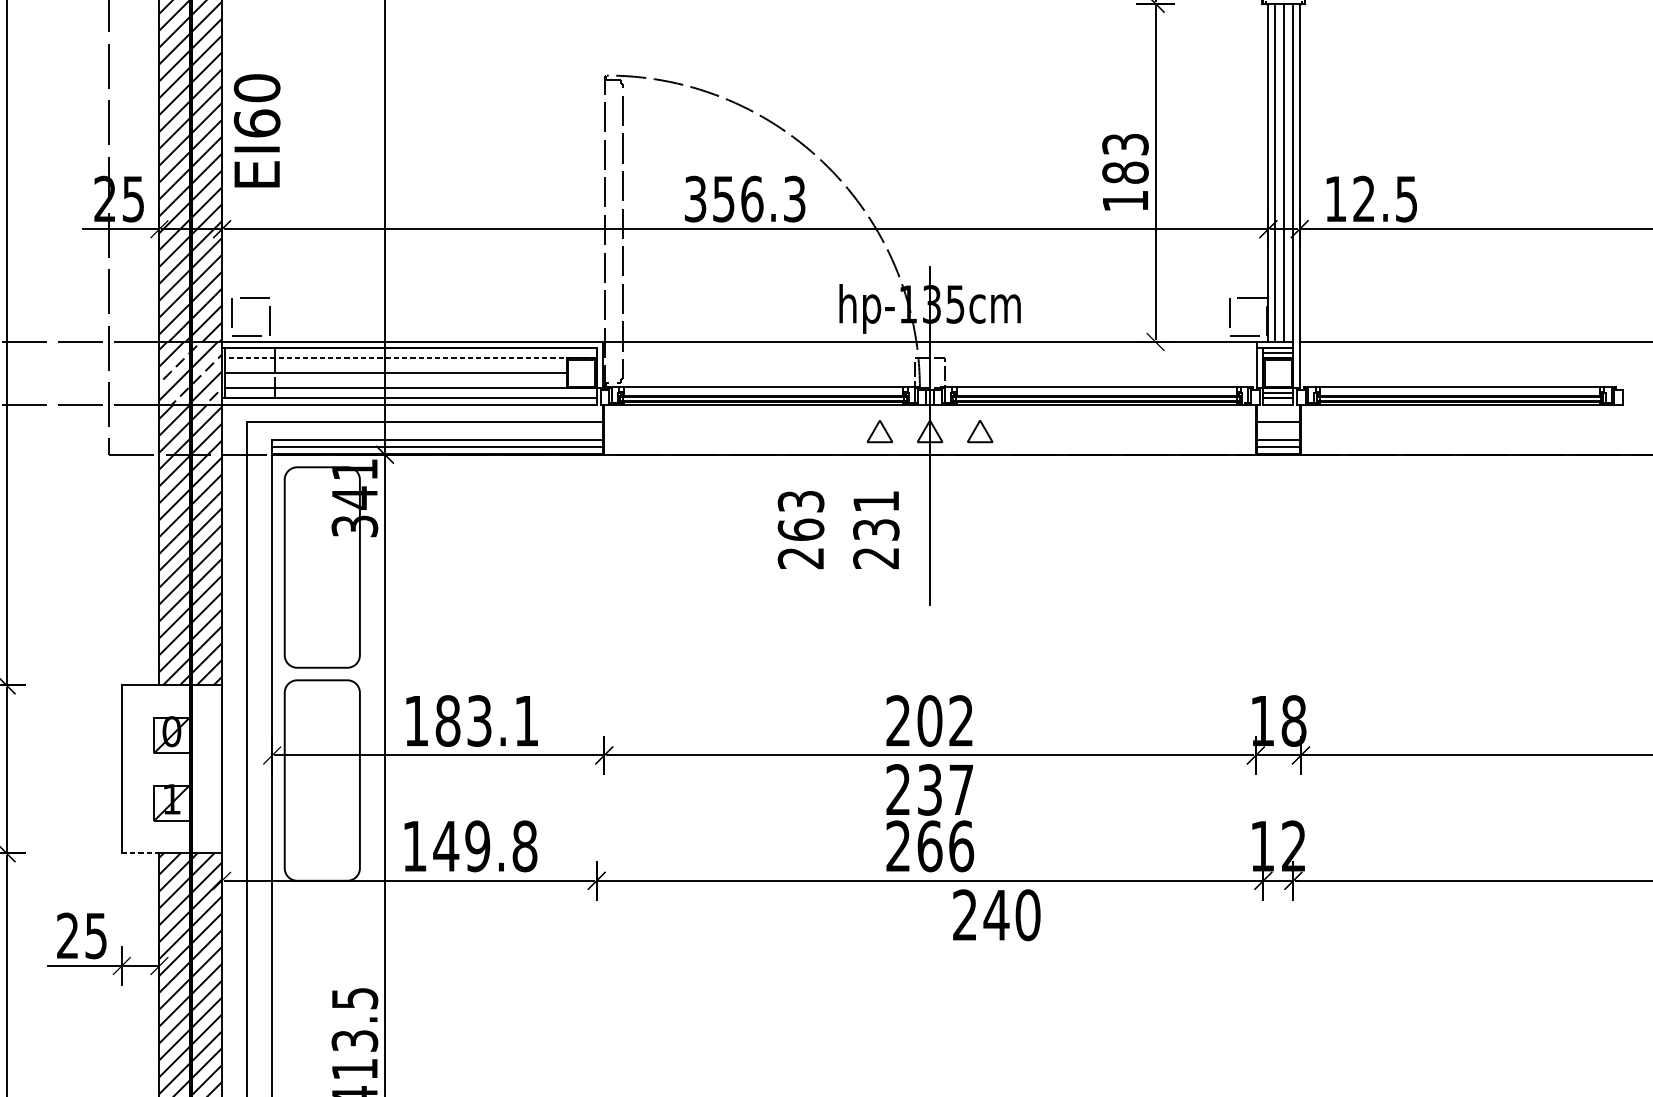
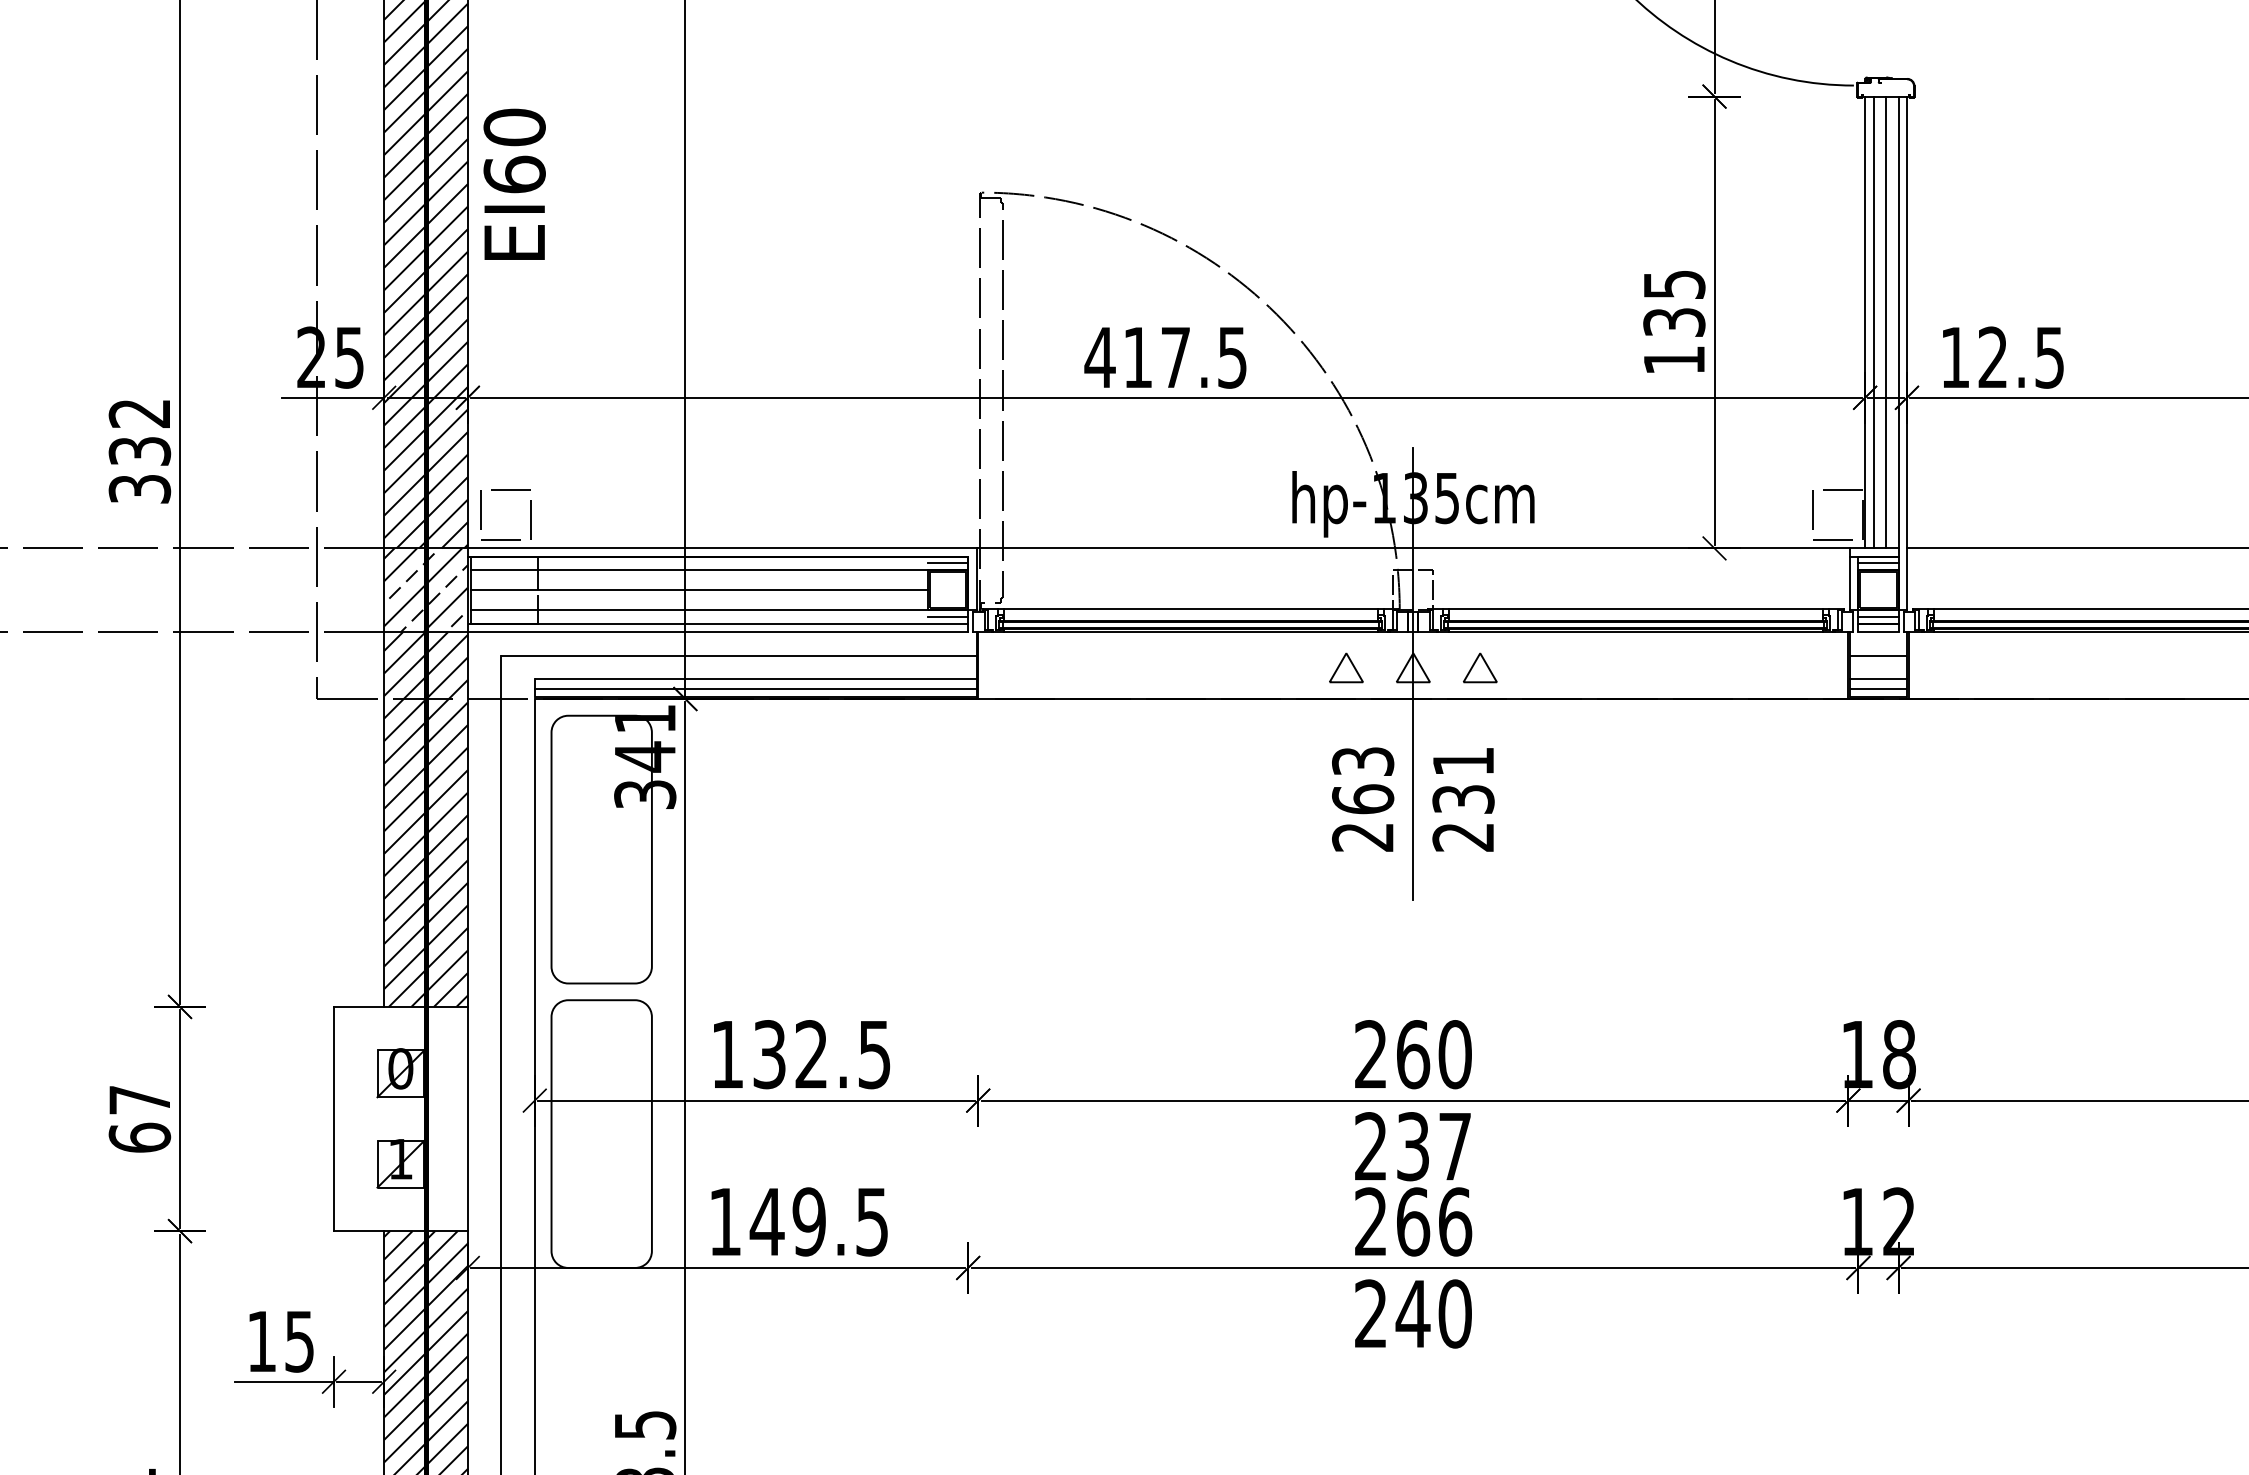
text: (257, 130) -> (514, 183), moved
text: (1125, 158) -> (1674, 303), 183 -> 135
text: (744, 199) -> (1165, 357), 356.3 -> 417.5
line: (581, 353) -> (948, 563), added
line: (410, 358) -> (719, 570), dashed -> solid
line: (581, 393) -> (948, 617), added
text: (838, 530) -> (1413, 799), moved
text: (486, 720) -> (821, 1054), 183.1 -> 132.5
text: (945, 720) -> (1433, 1054), 202 -> 260
text: (525, 845) -> (872, 1221), 149.8 -> 149.5
line: (140, 853) -> (359, 1231), dashed -> solid
text: (996, 914) -> (1413, 1313), moved
text: (67, 935) -> (261, 1340), 25 -> 15

